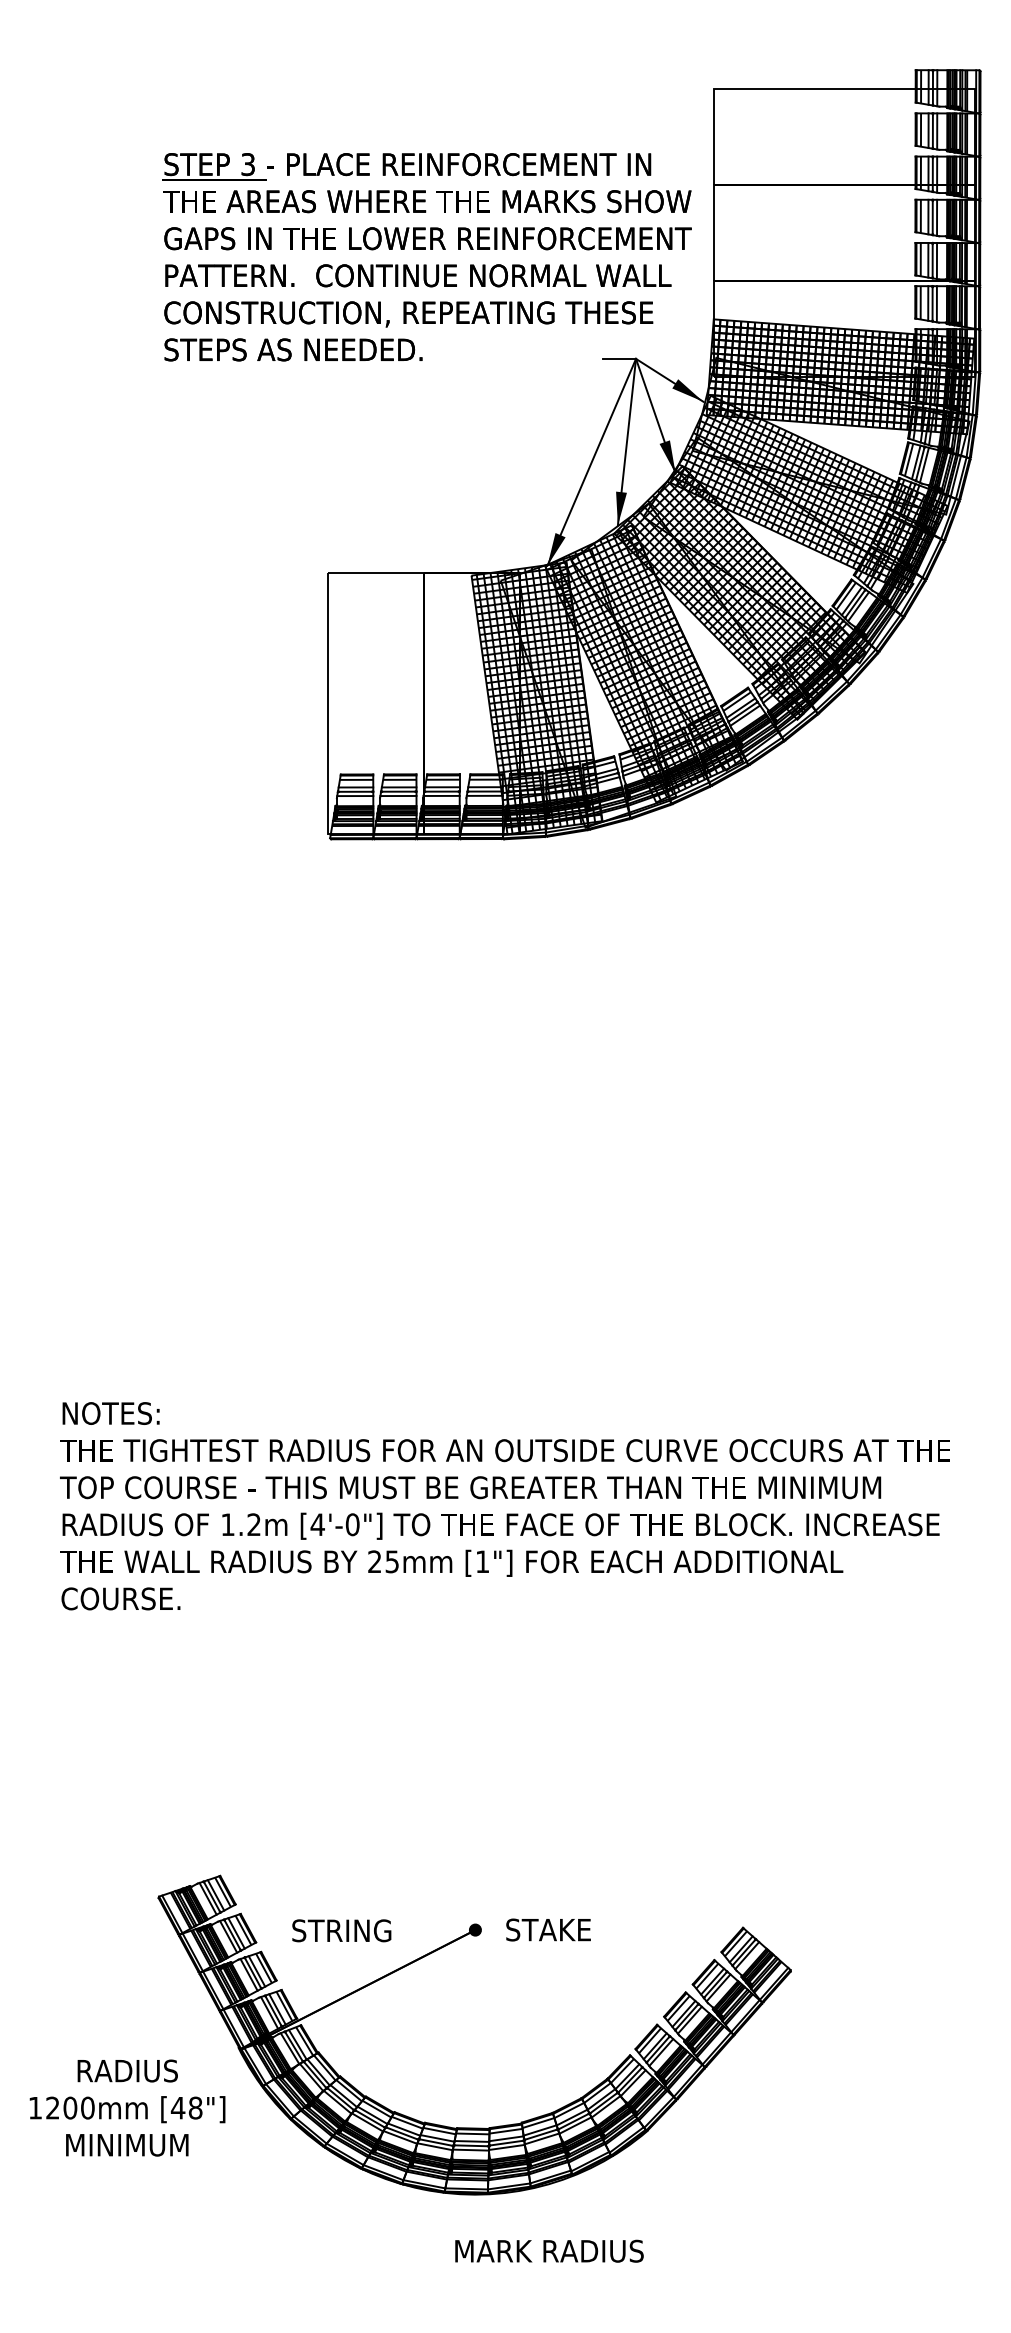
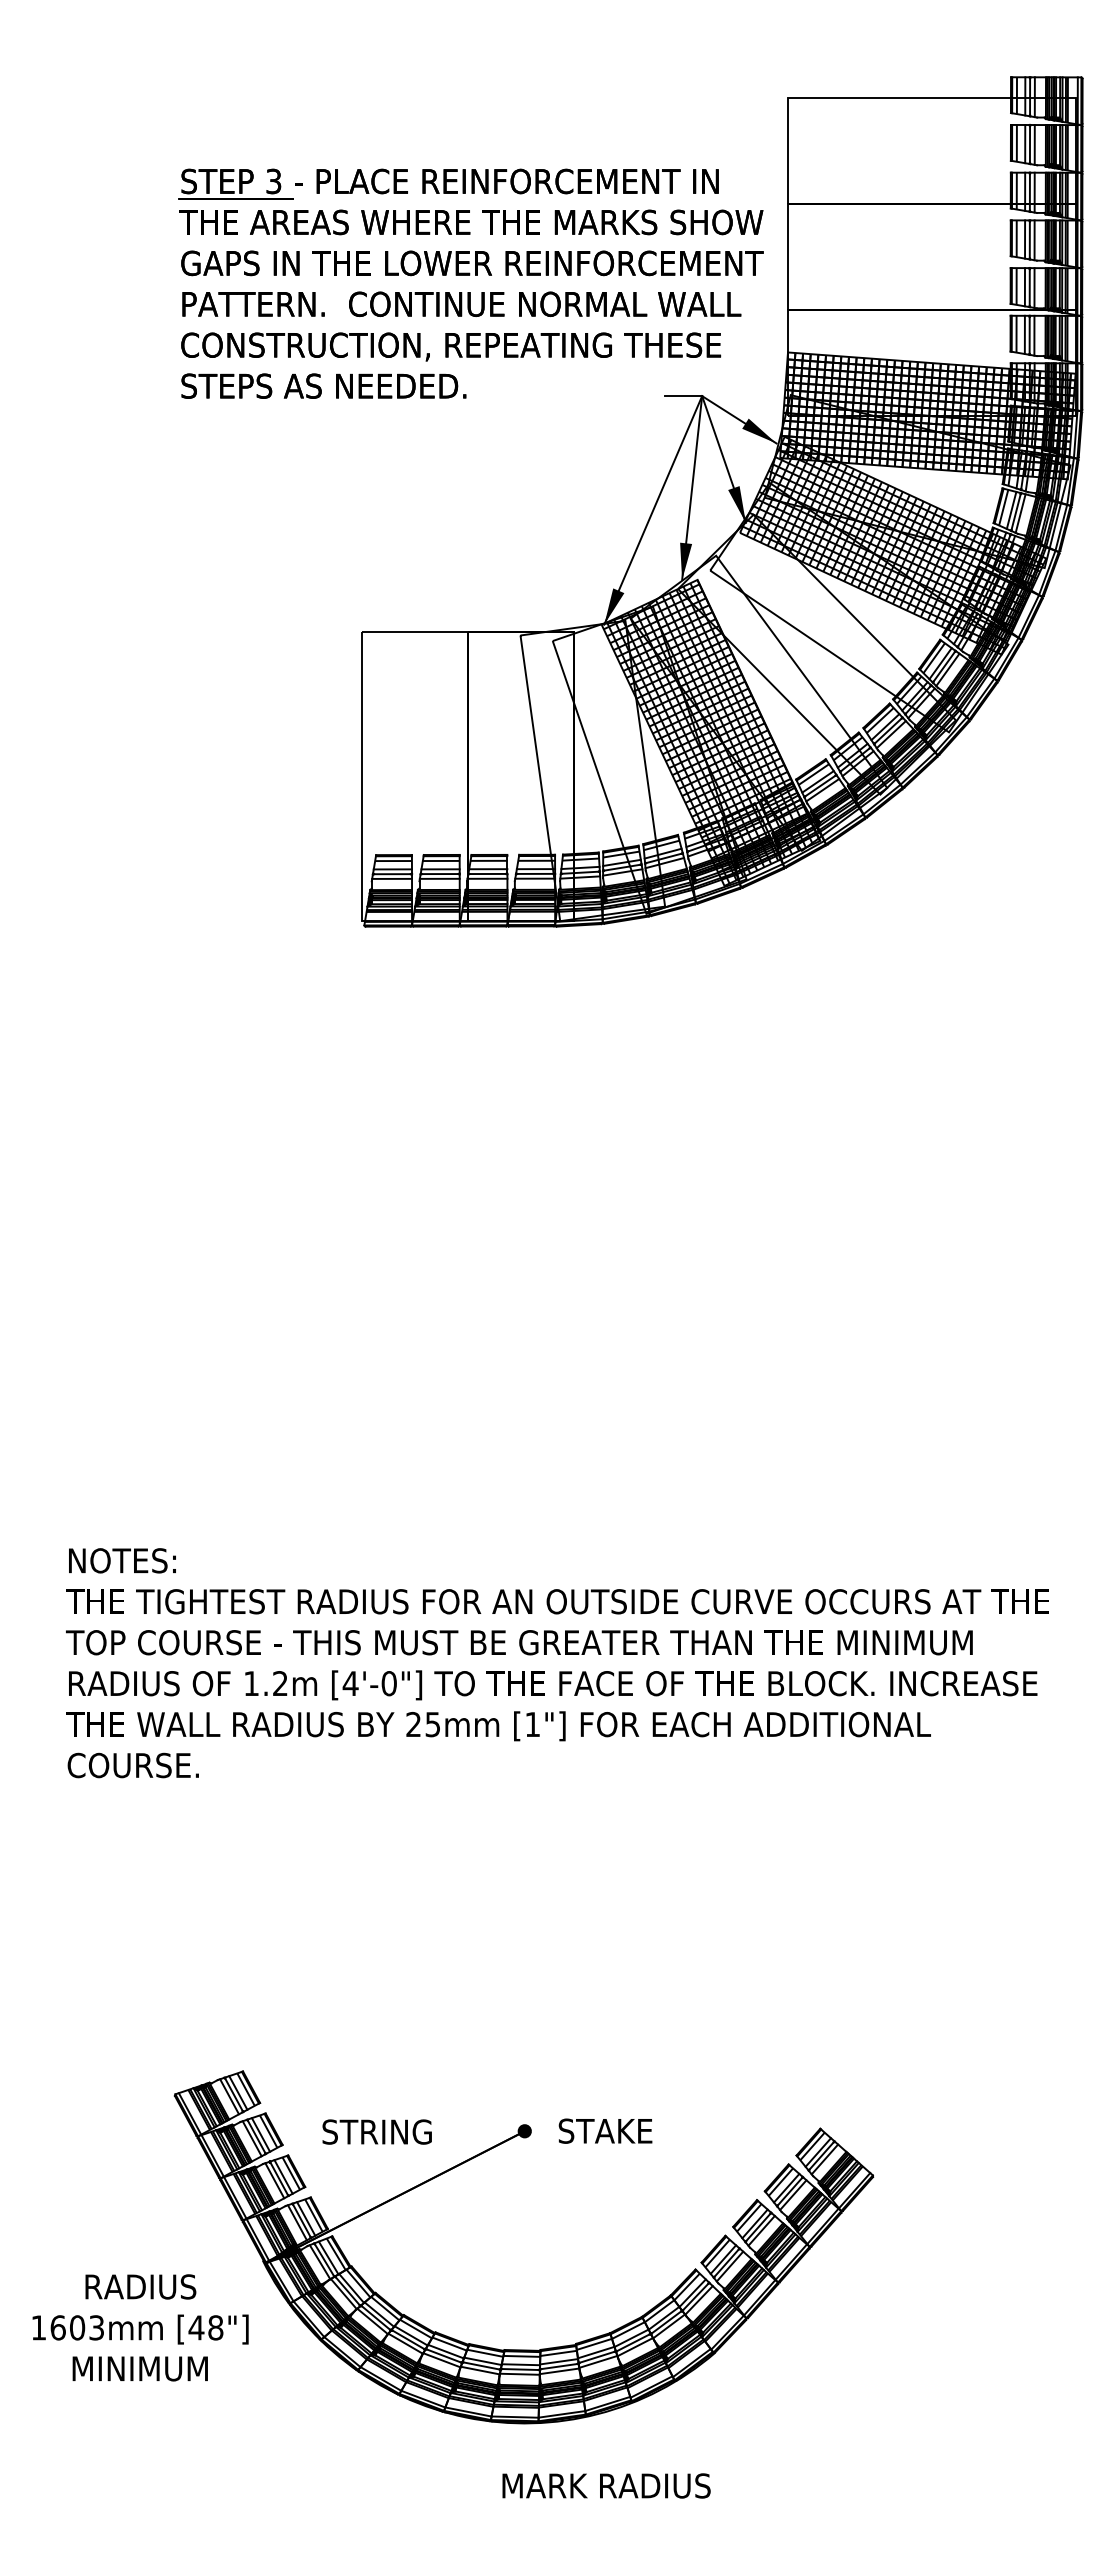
hatch: (740, 591) -> (817, 653), removed
hatch: (536, 697) -> (592, 770), removed
text: (70, 2107) -> (77, 2327), 1200mm -> 1603mm

